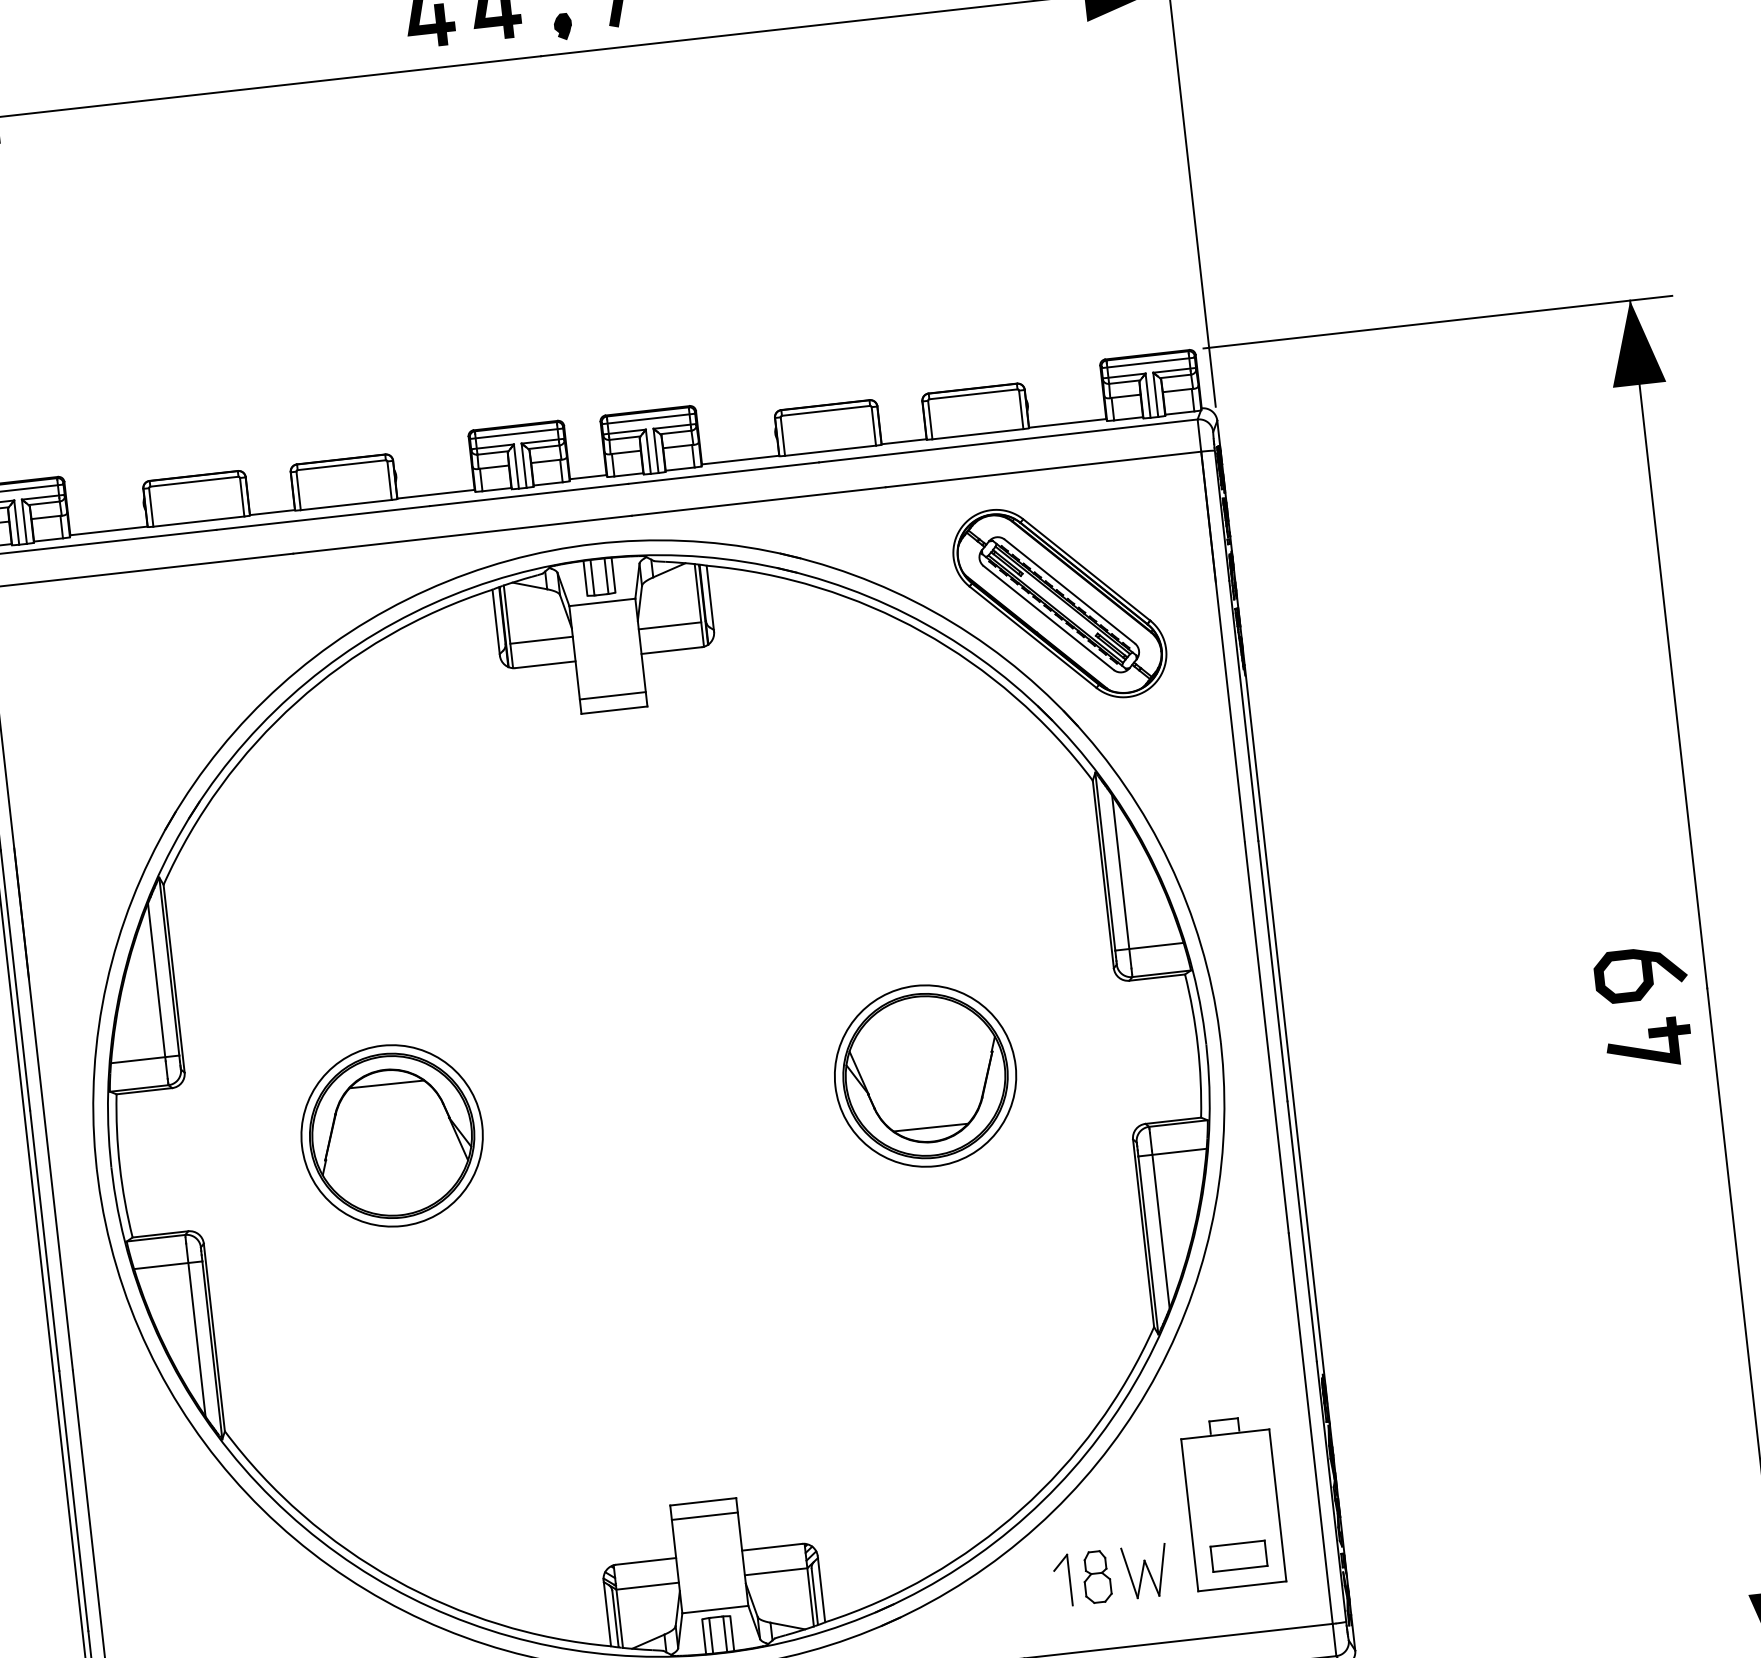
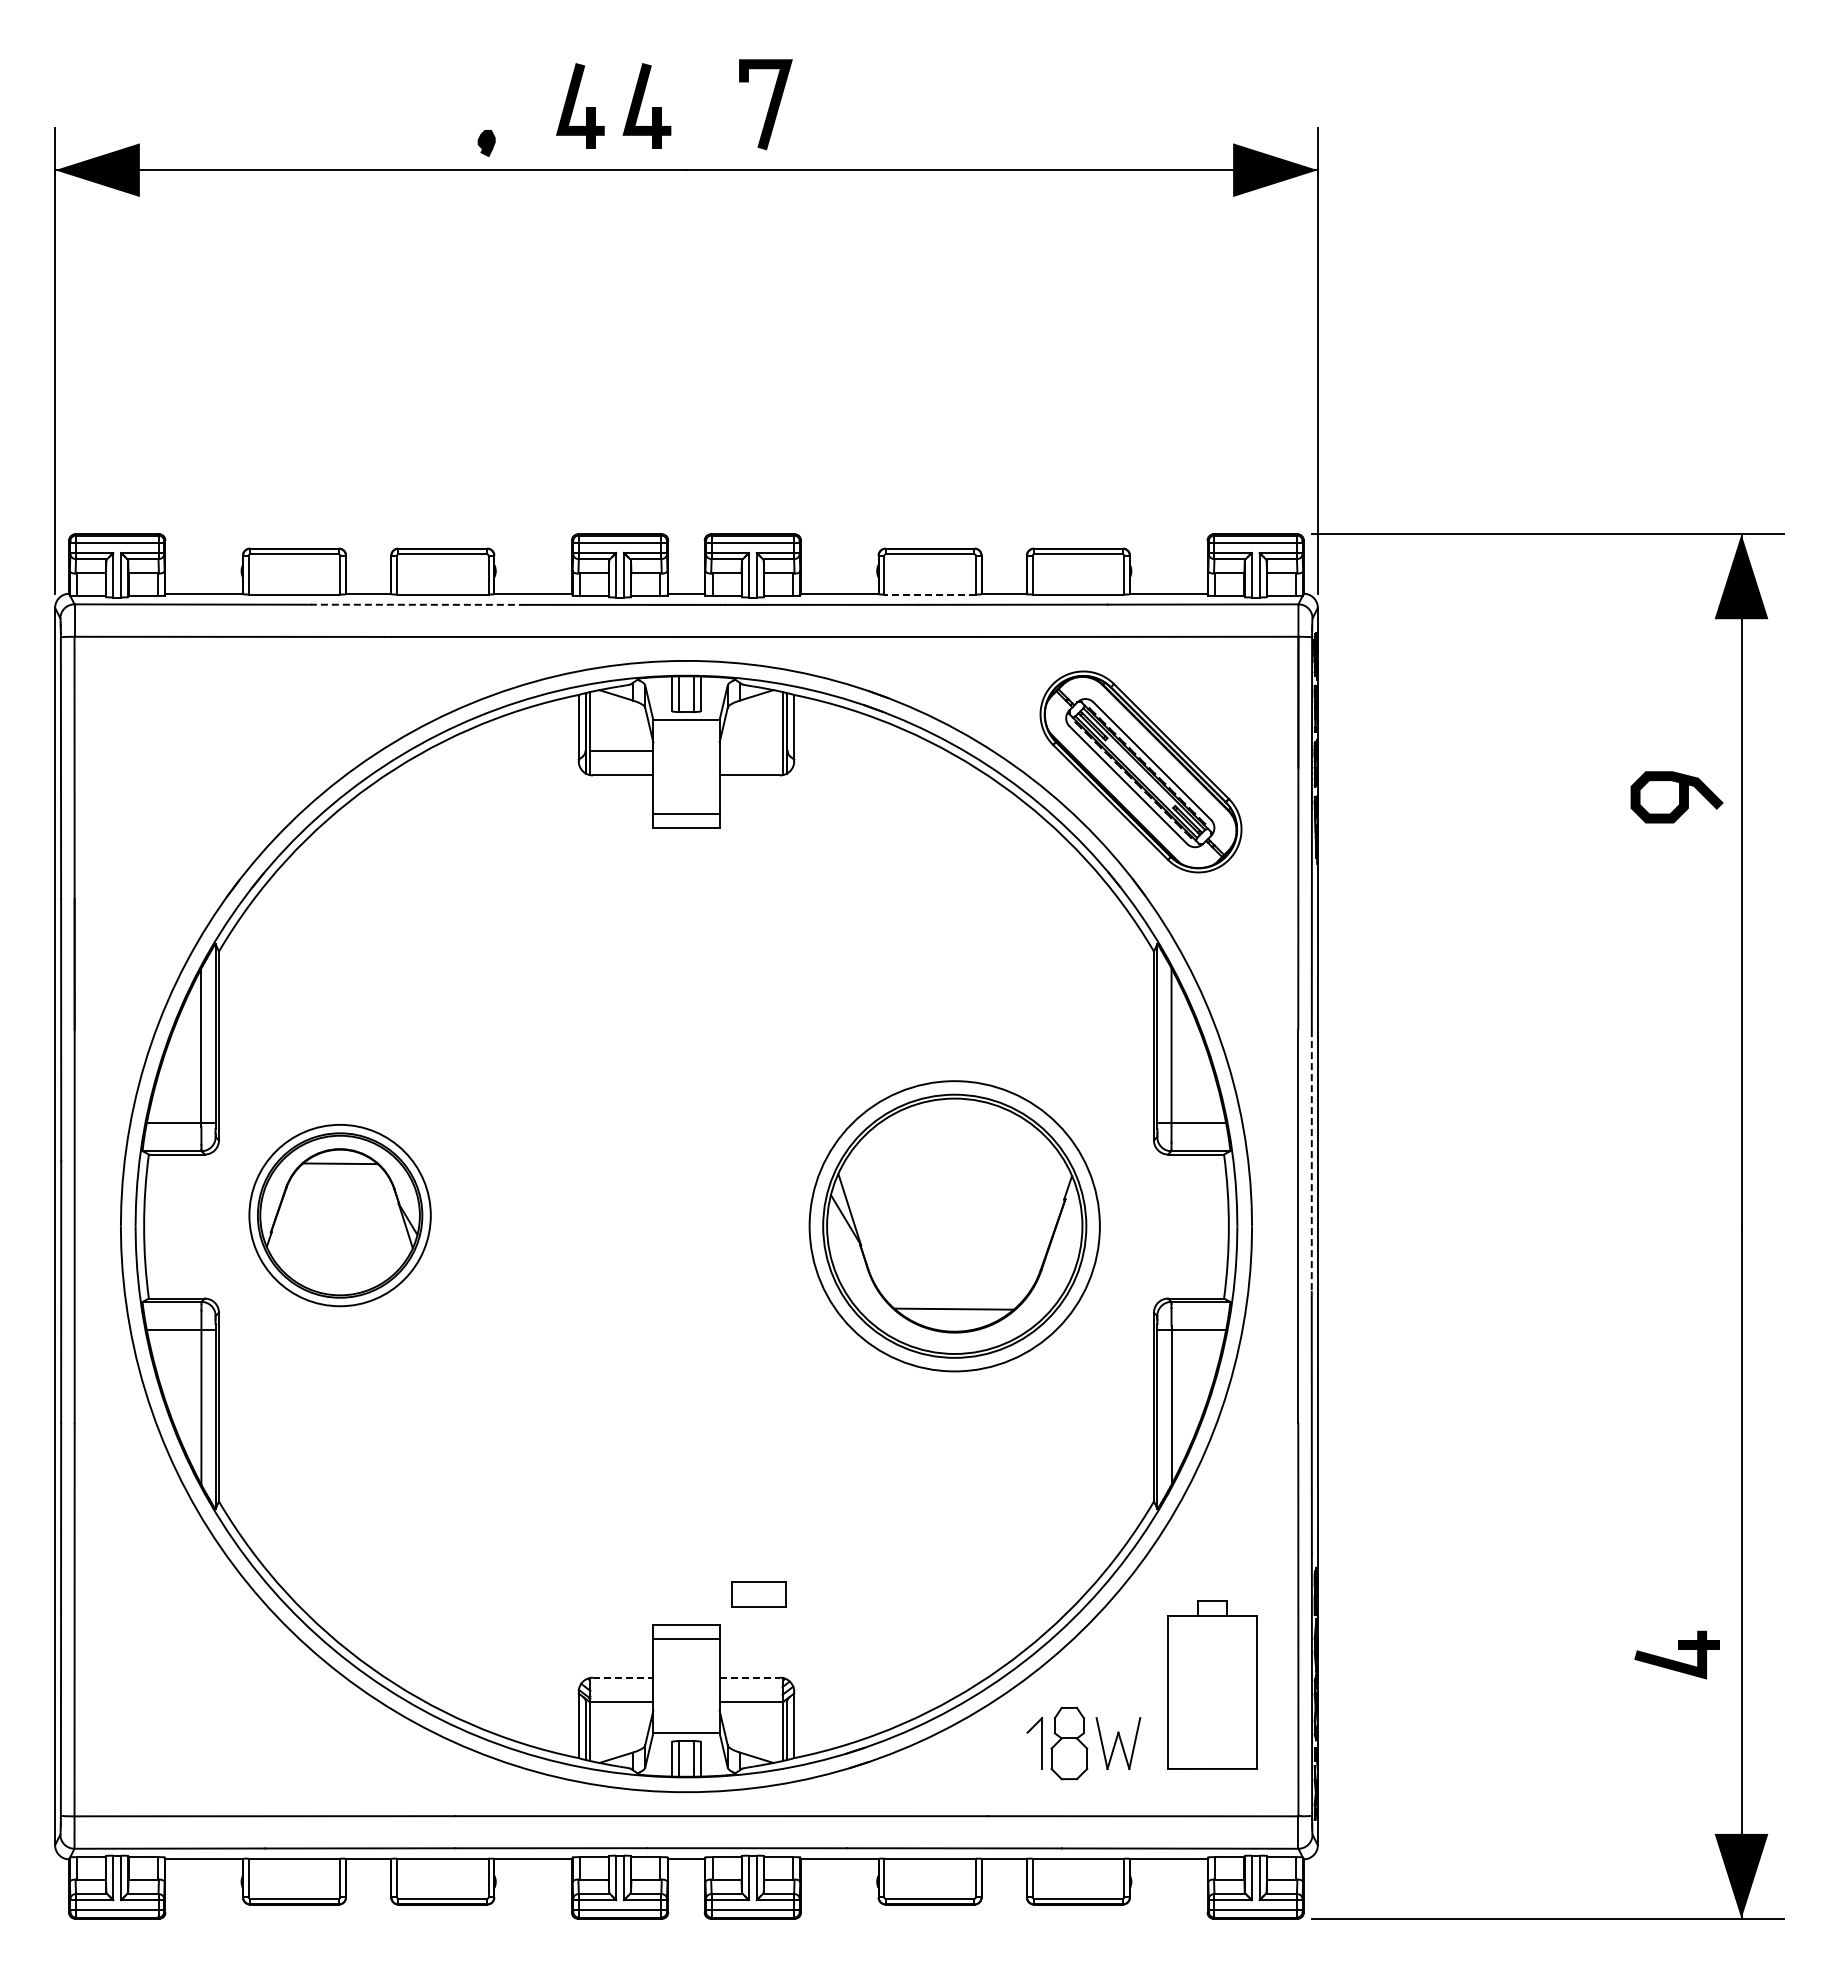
part: (562, 26) -> (486, 143), moved
line: (830, 450) -> (930, 594), solid -> dashed
line: (322, 517) -> (417, 604), solid -> dashed
line: (669, 625) -> (750, 750), removed
line: (1272, 971) -> (1311, 1161), solid -> dashed
curve: (1643, 974) -> (1679, 797), moved
part: (1648, 1043) -> (1676, 1654), moved
part: (925, 1076) -> (954, 1226), size x1.6
part: (391, 1135) -> (339, 1215), moved
line: (772, 1546) -> (750, 1677), solid -> dashed
part: (1238, 1556) -> (758, 1594), moved
line: (646, 1561) -> (623, 1677), solid -> dashed
part: (1097, 1577) -> (1069, 1743), size x1.4

